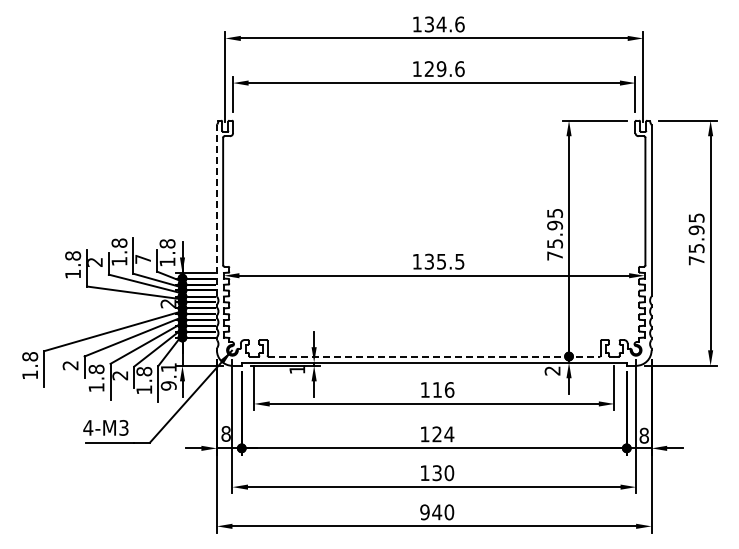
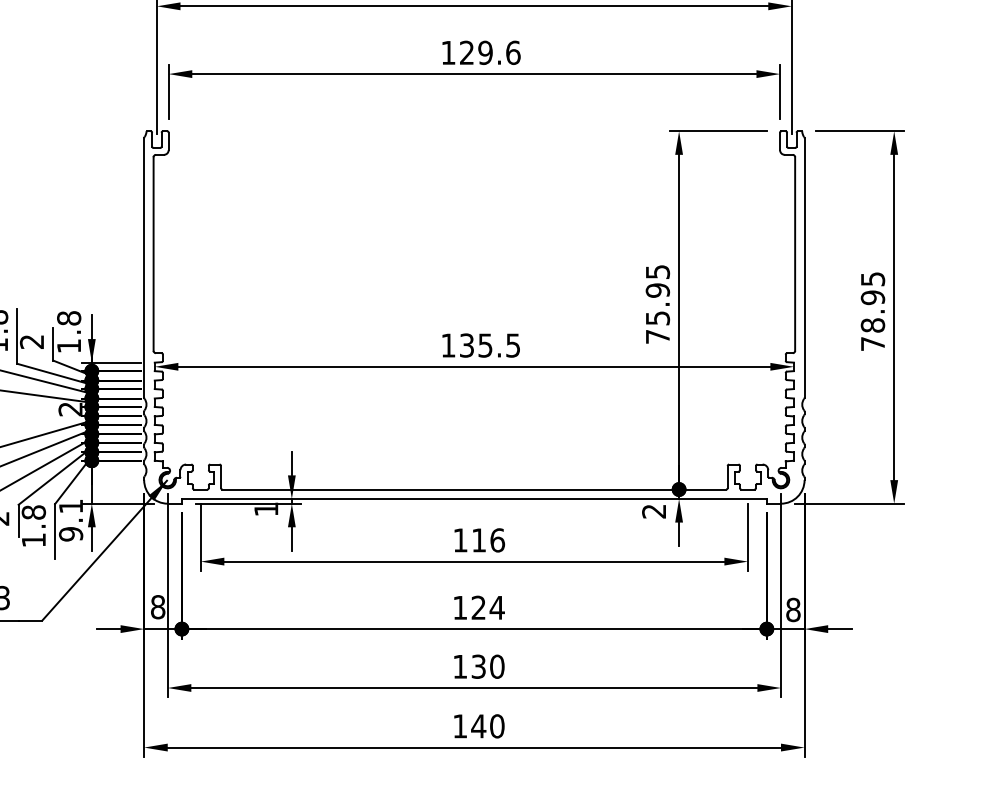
line: (216, 210) -> (143, 267), dashed -> solid
text: (696, 248) -> (872, 325), 75.95 -> 78.95
text: (142, 259) -> (31, 342), 7 -> 2
line: (434, 356) -> (474, 489), dashed -> solid
text: (424, 512) -> (459, 726), 940 -> 140

